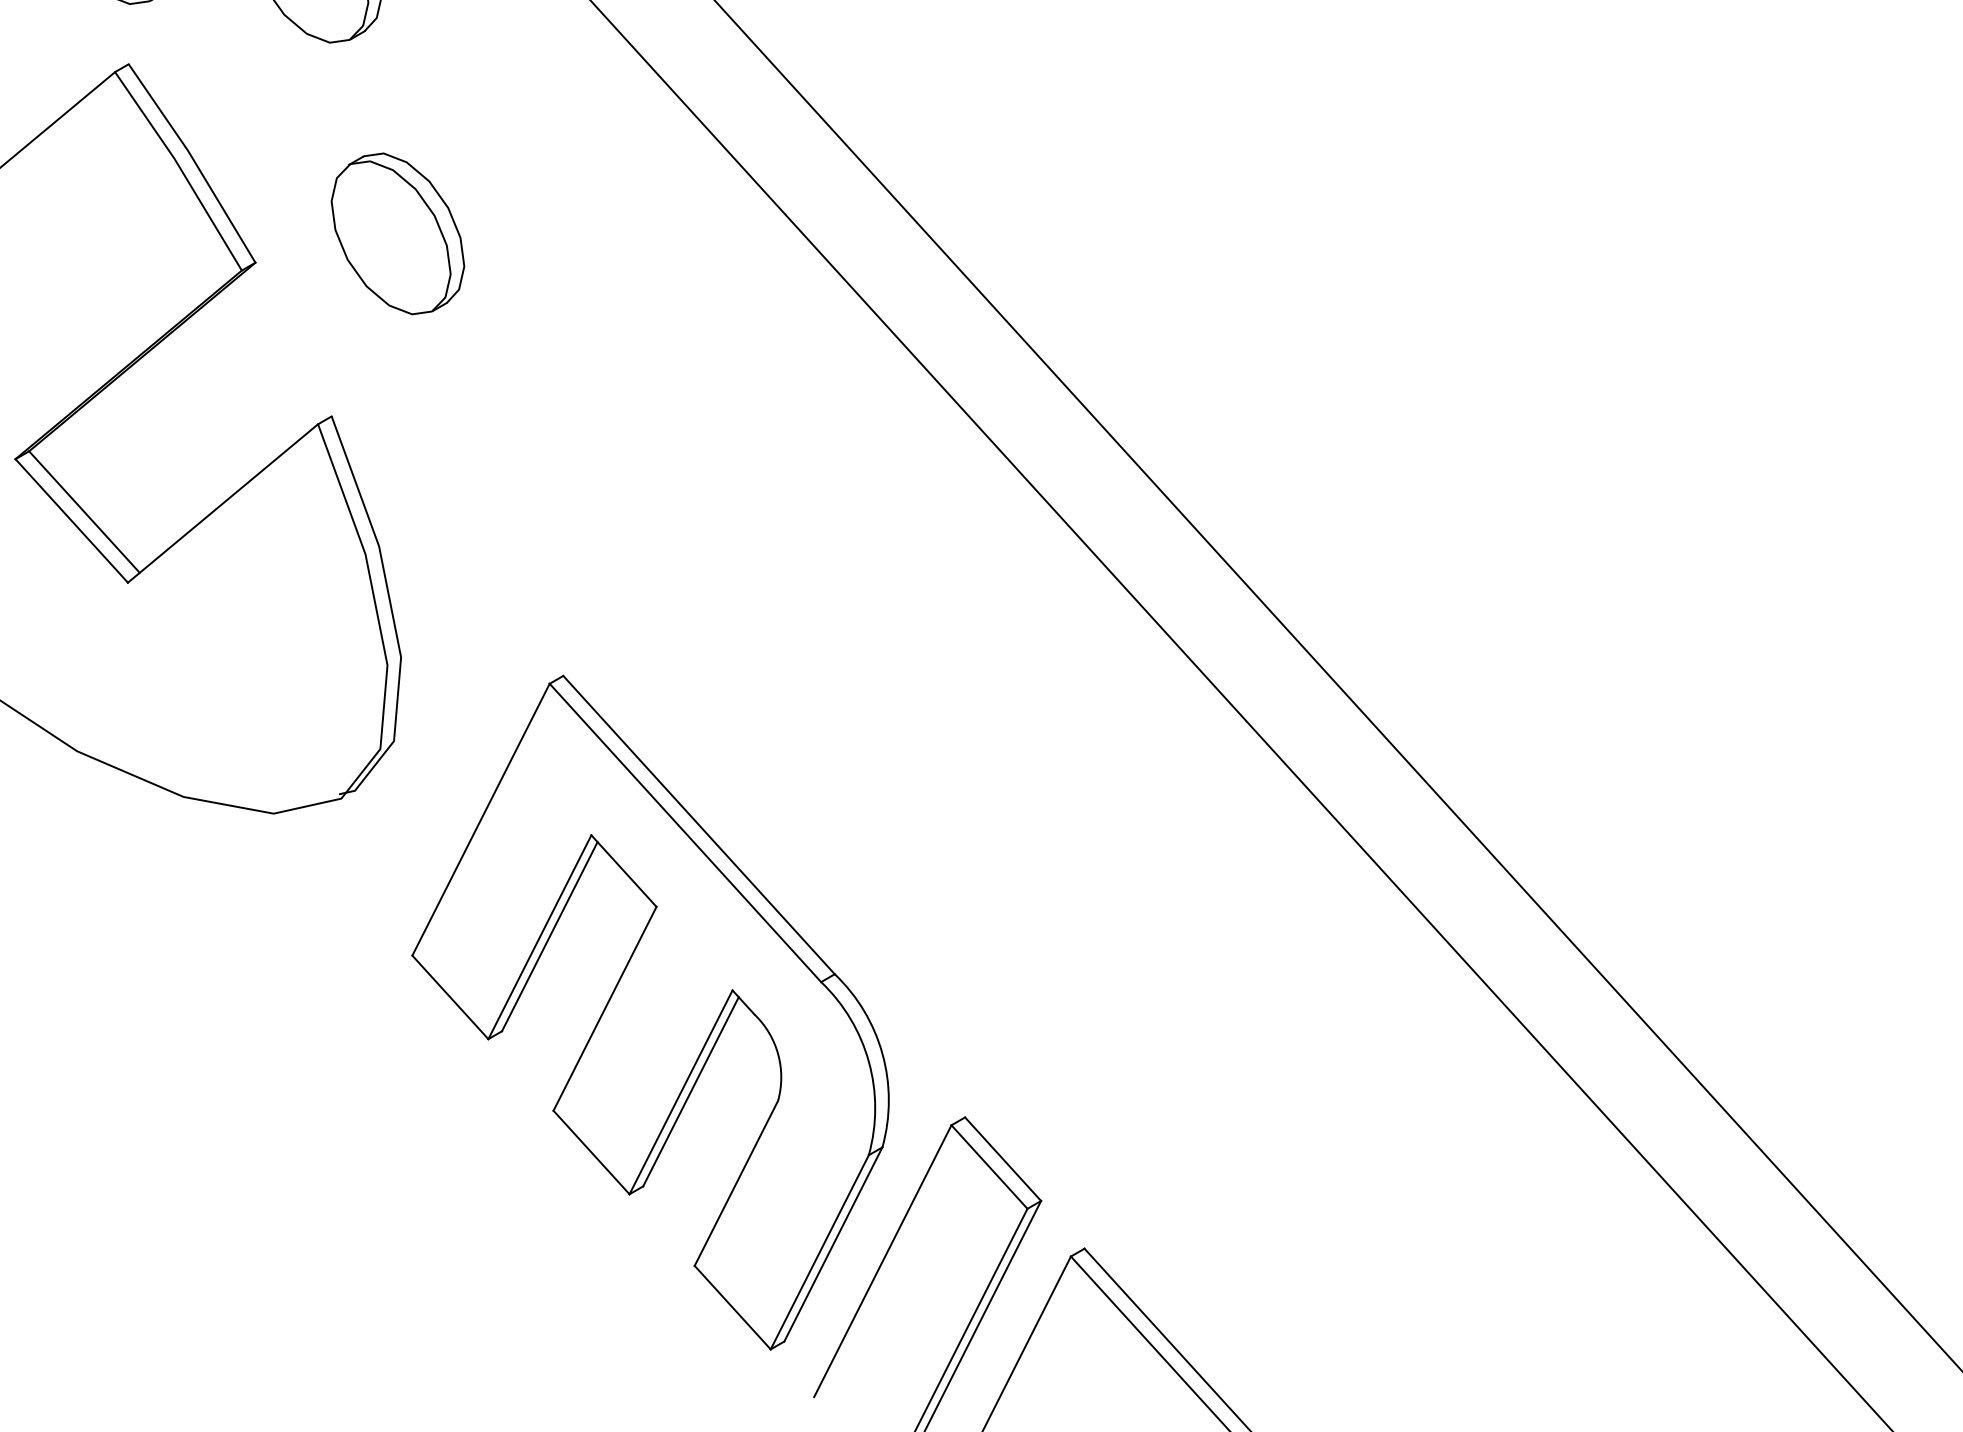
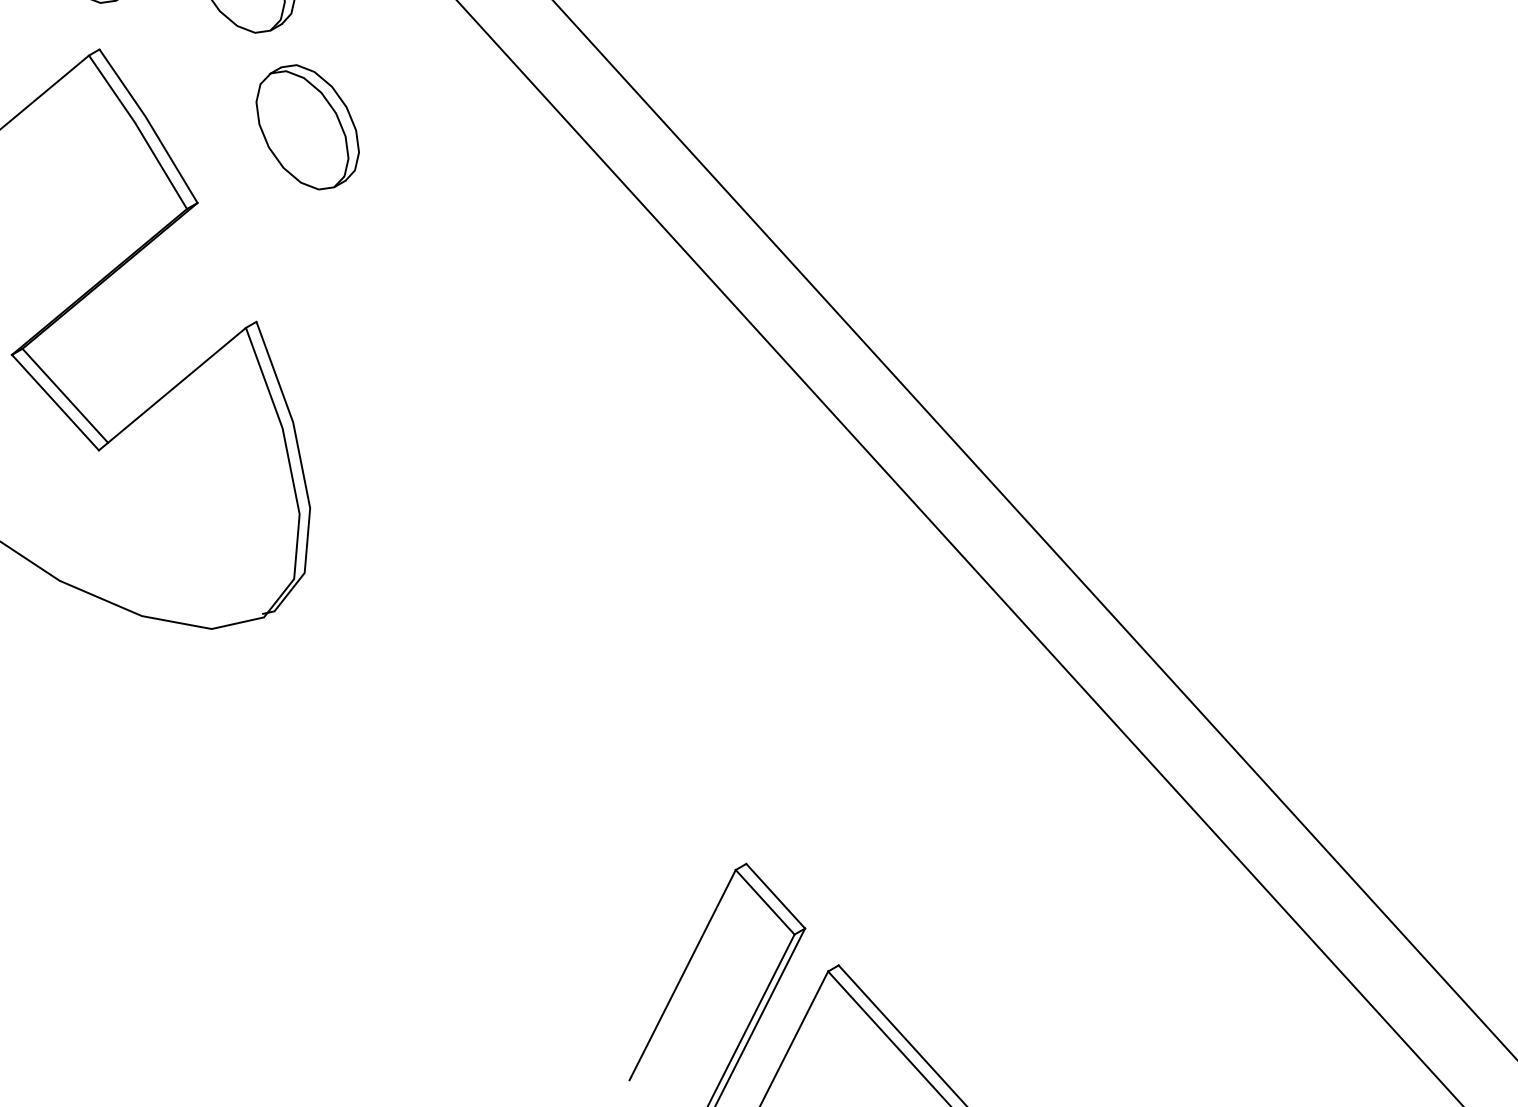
part: (397, 233) -> (307, 127), moved
part: (650, 1012) -> (503, 782), removed

